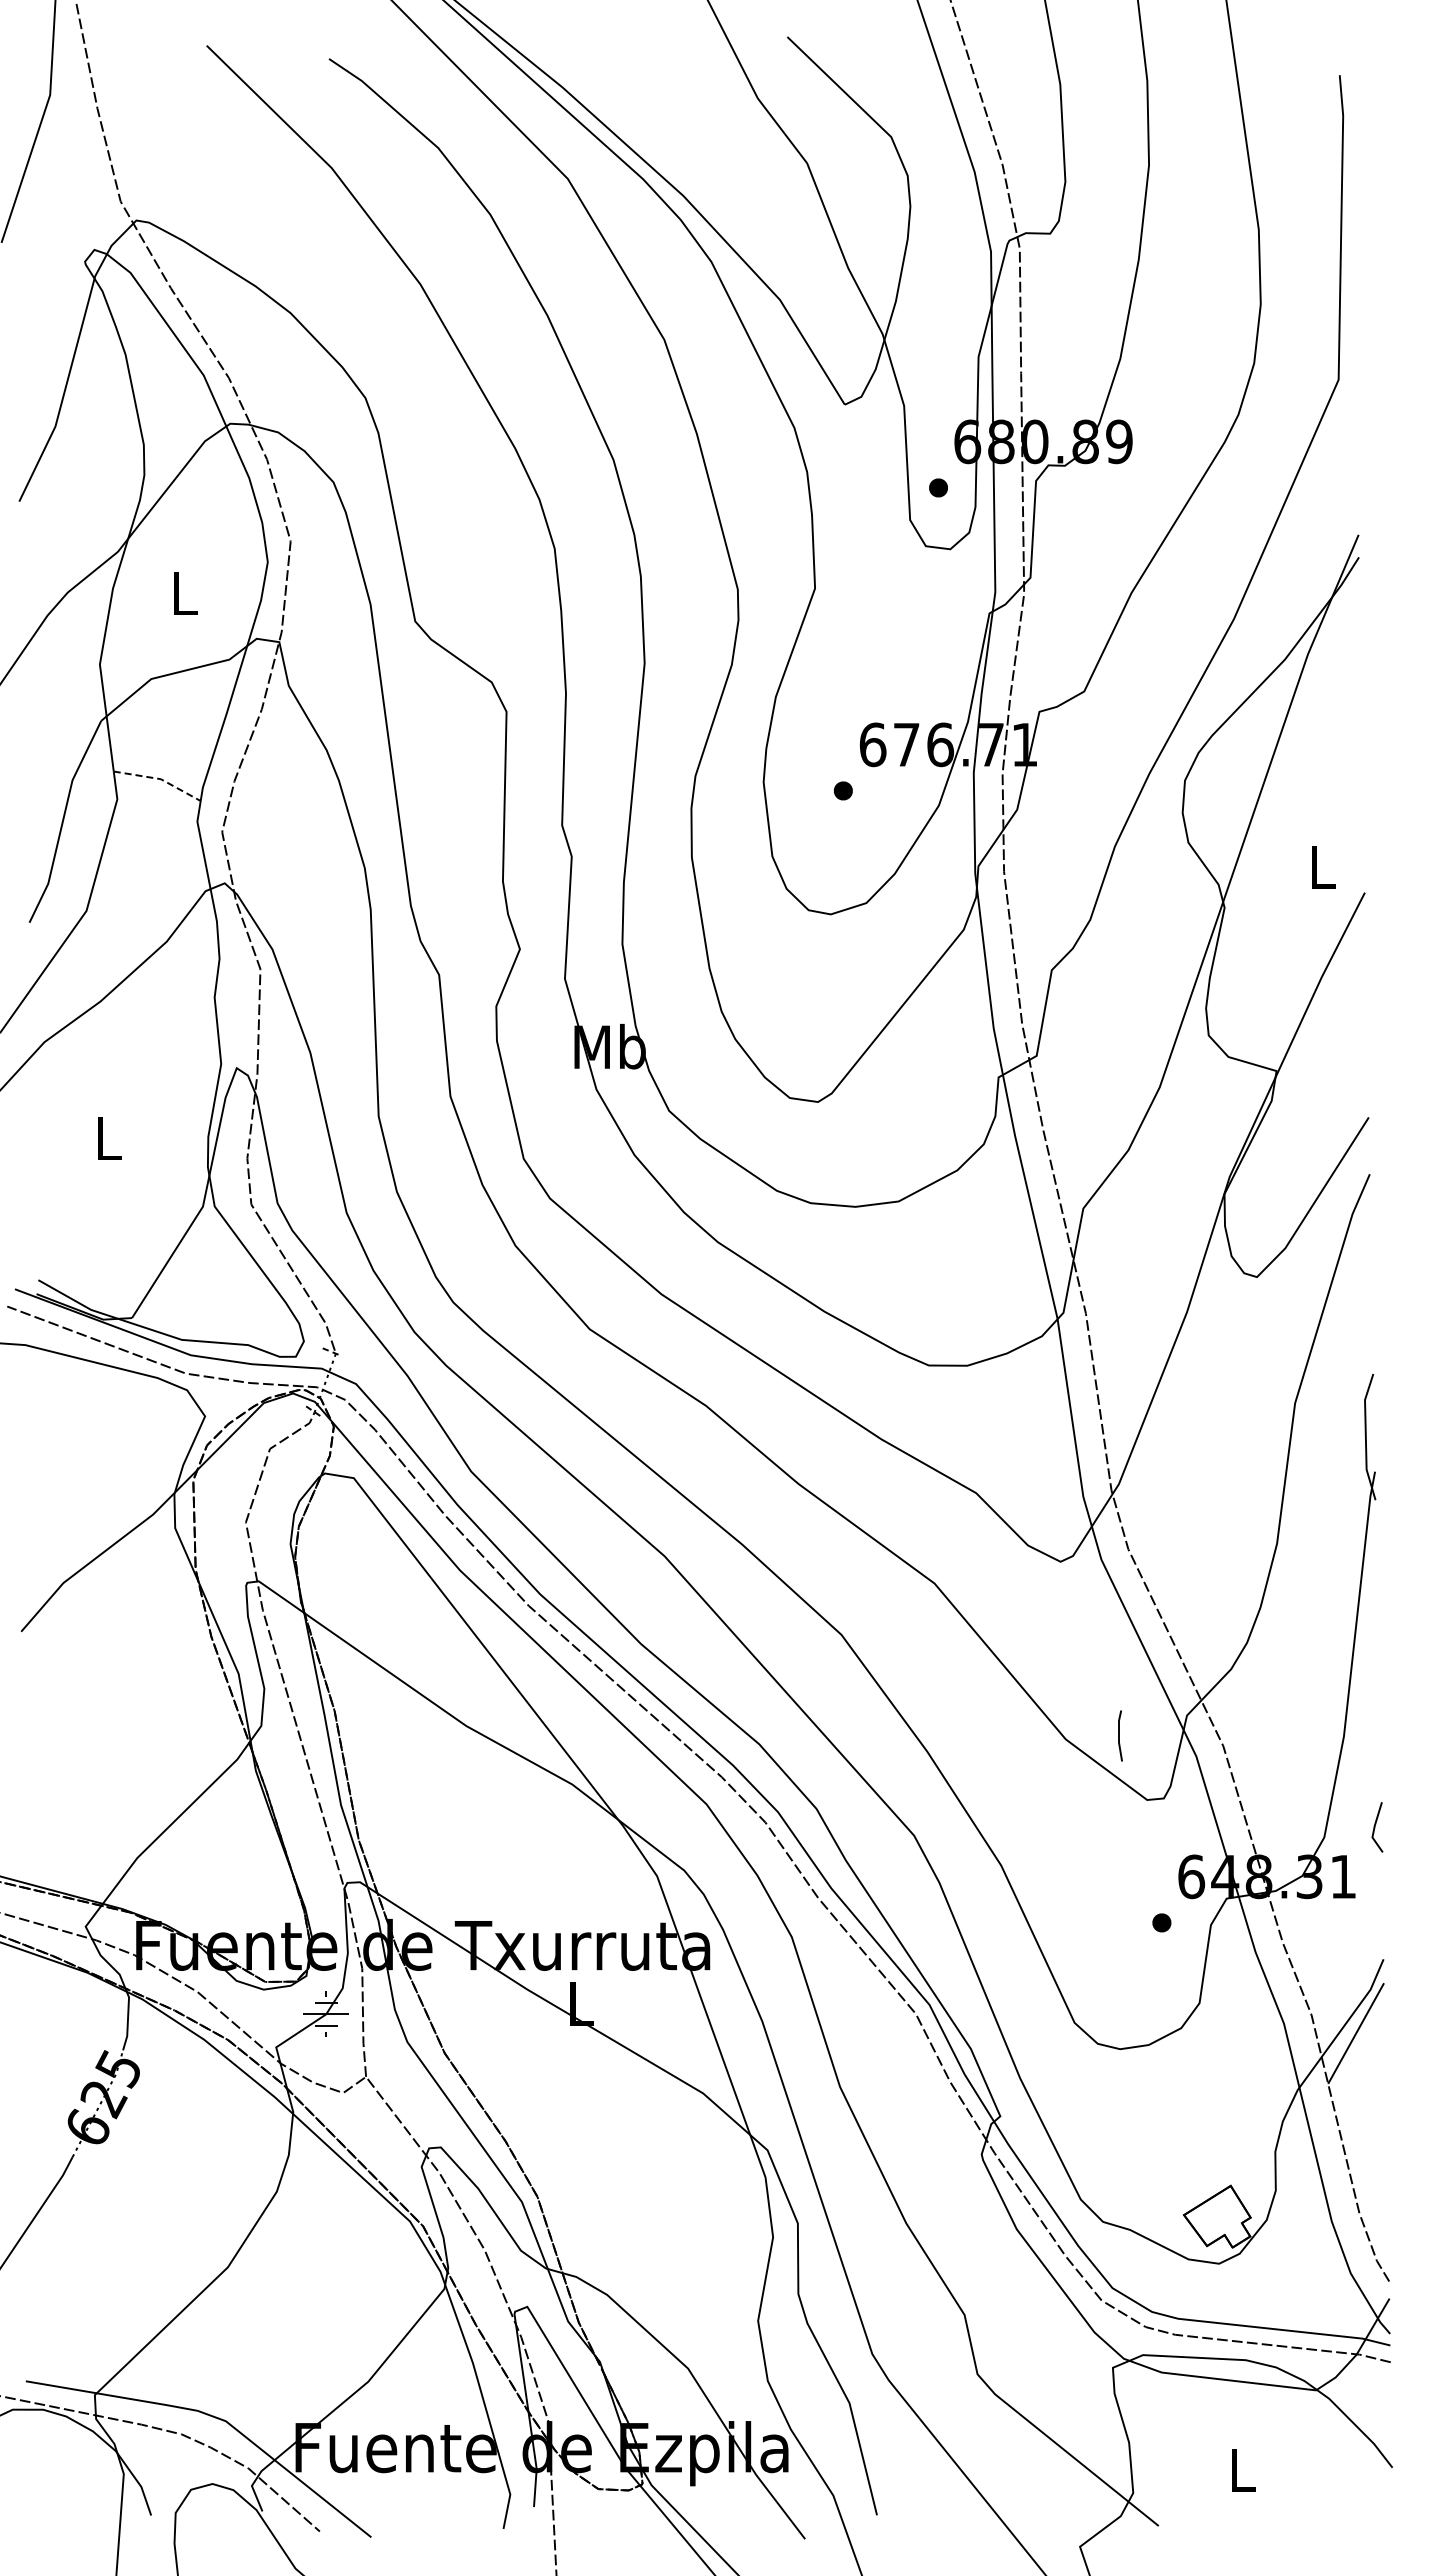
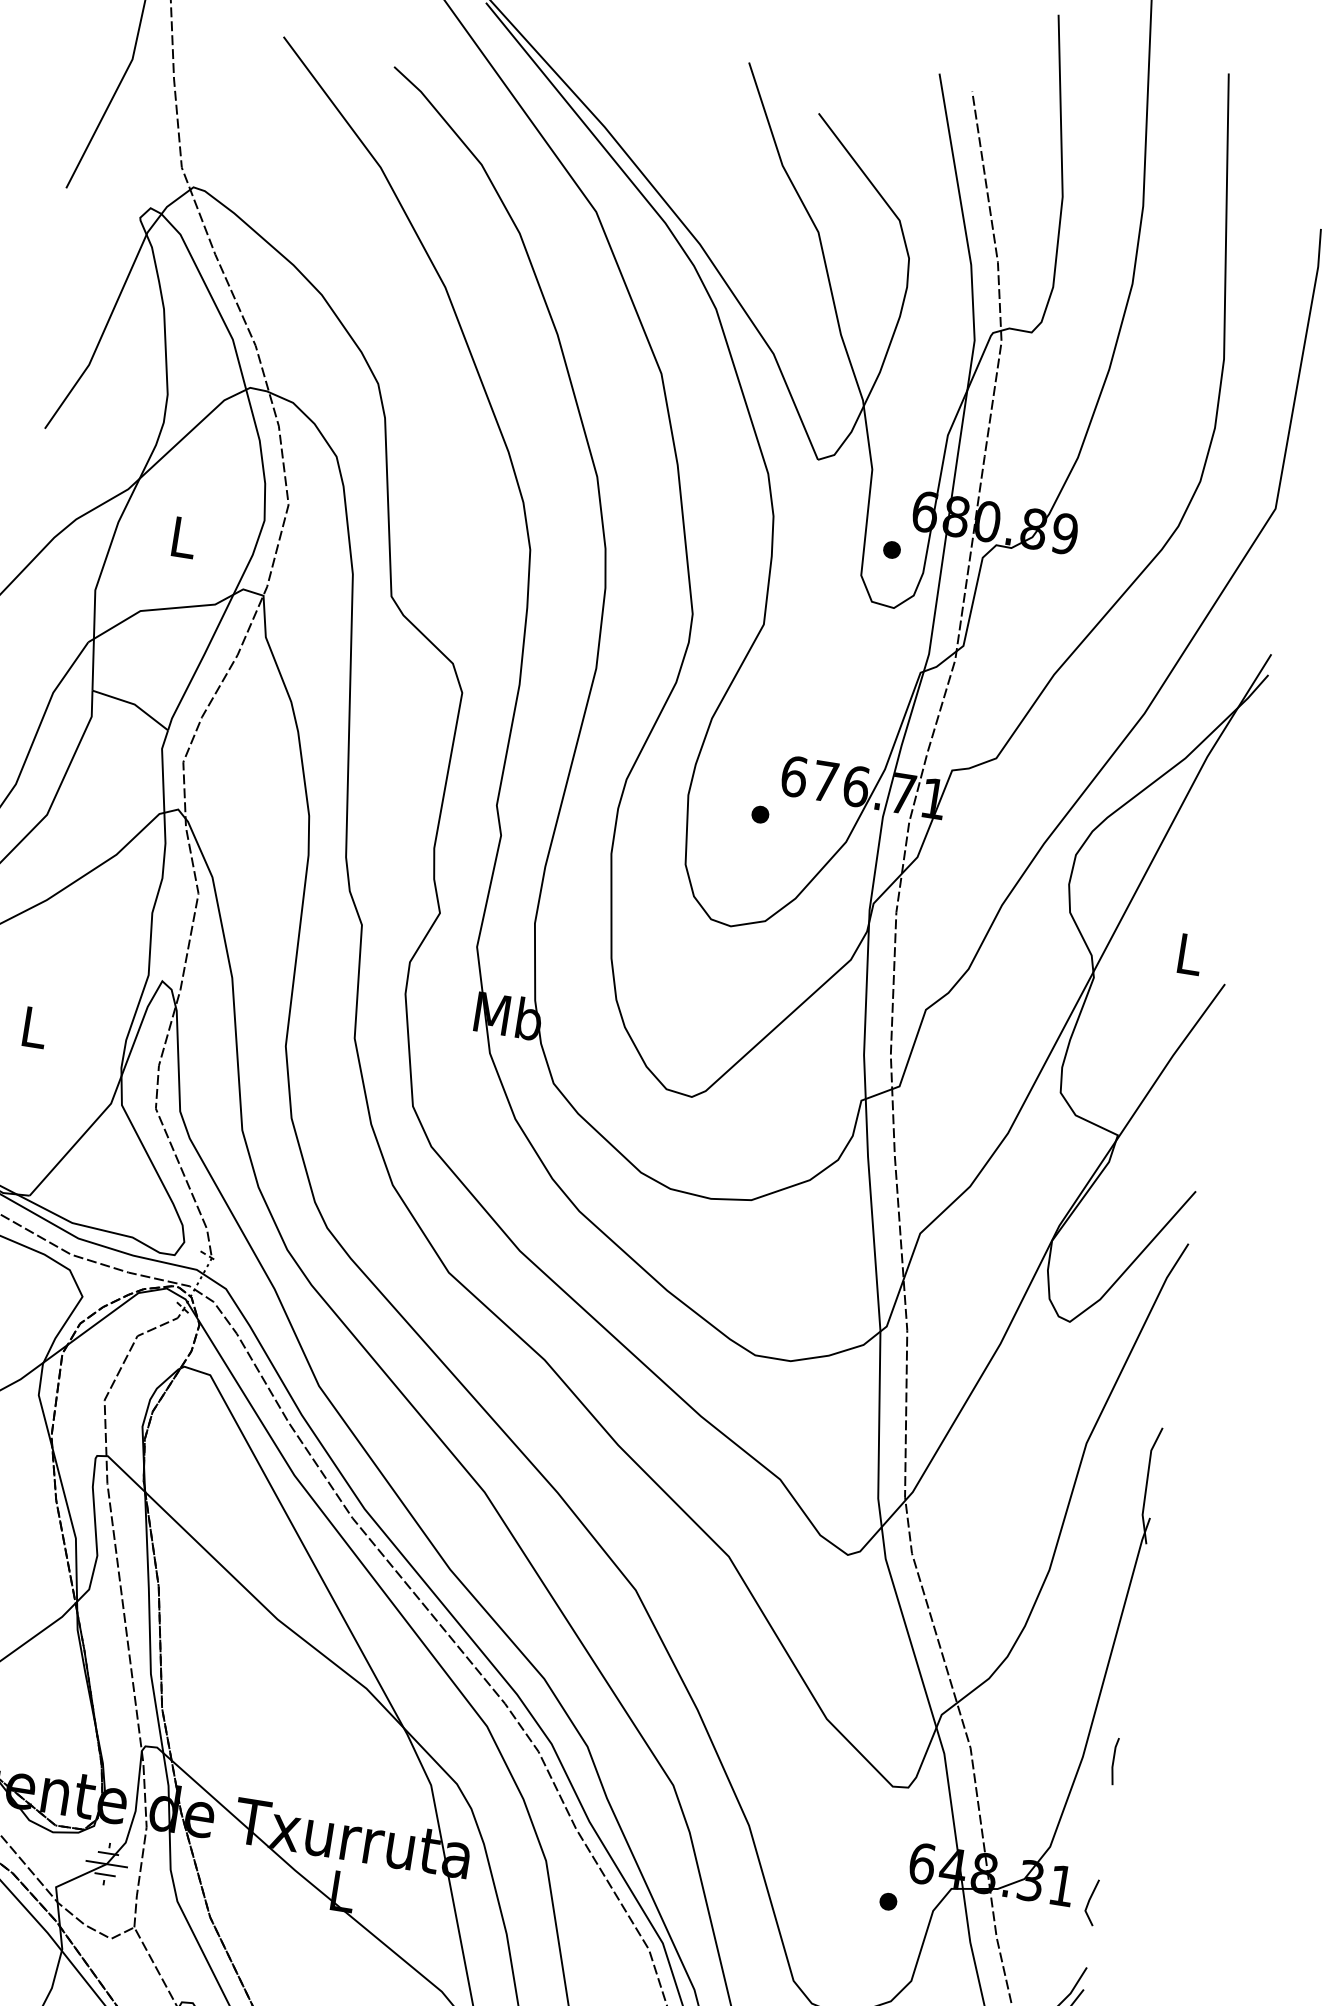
line: (160, 779) -> (134, 704), dashed -> solid
line: (1119, 1735) -> (1113, 1760), moved
line: (1375, 1827) -> (1089, 1902), moved

